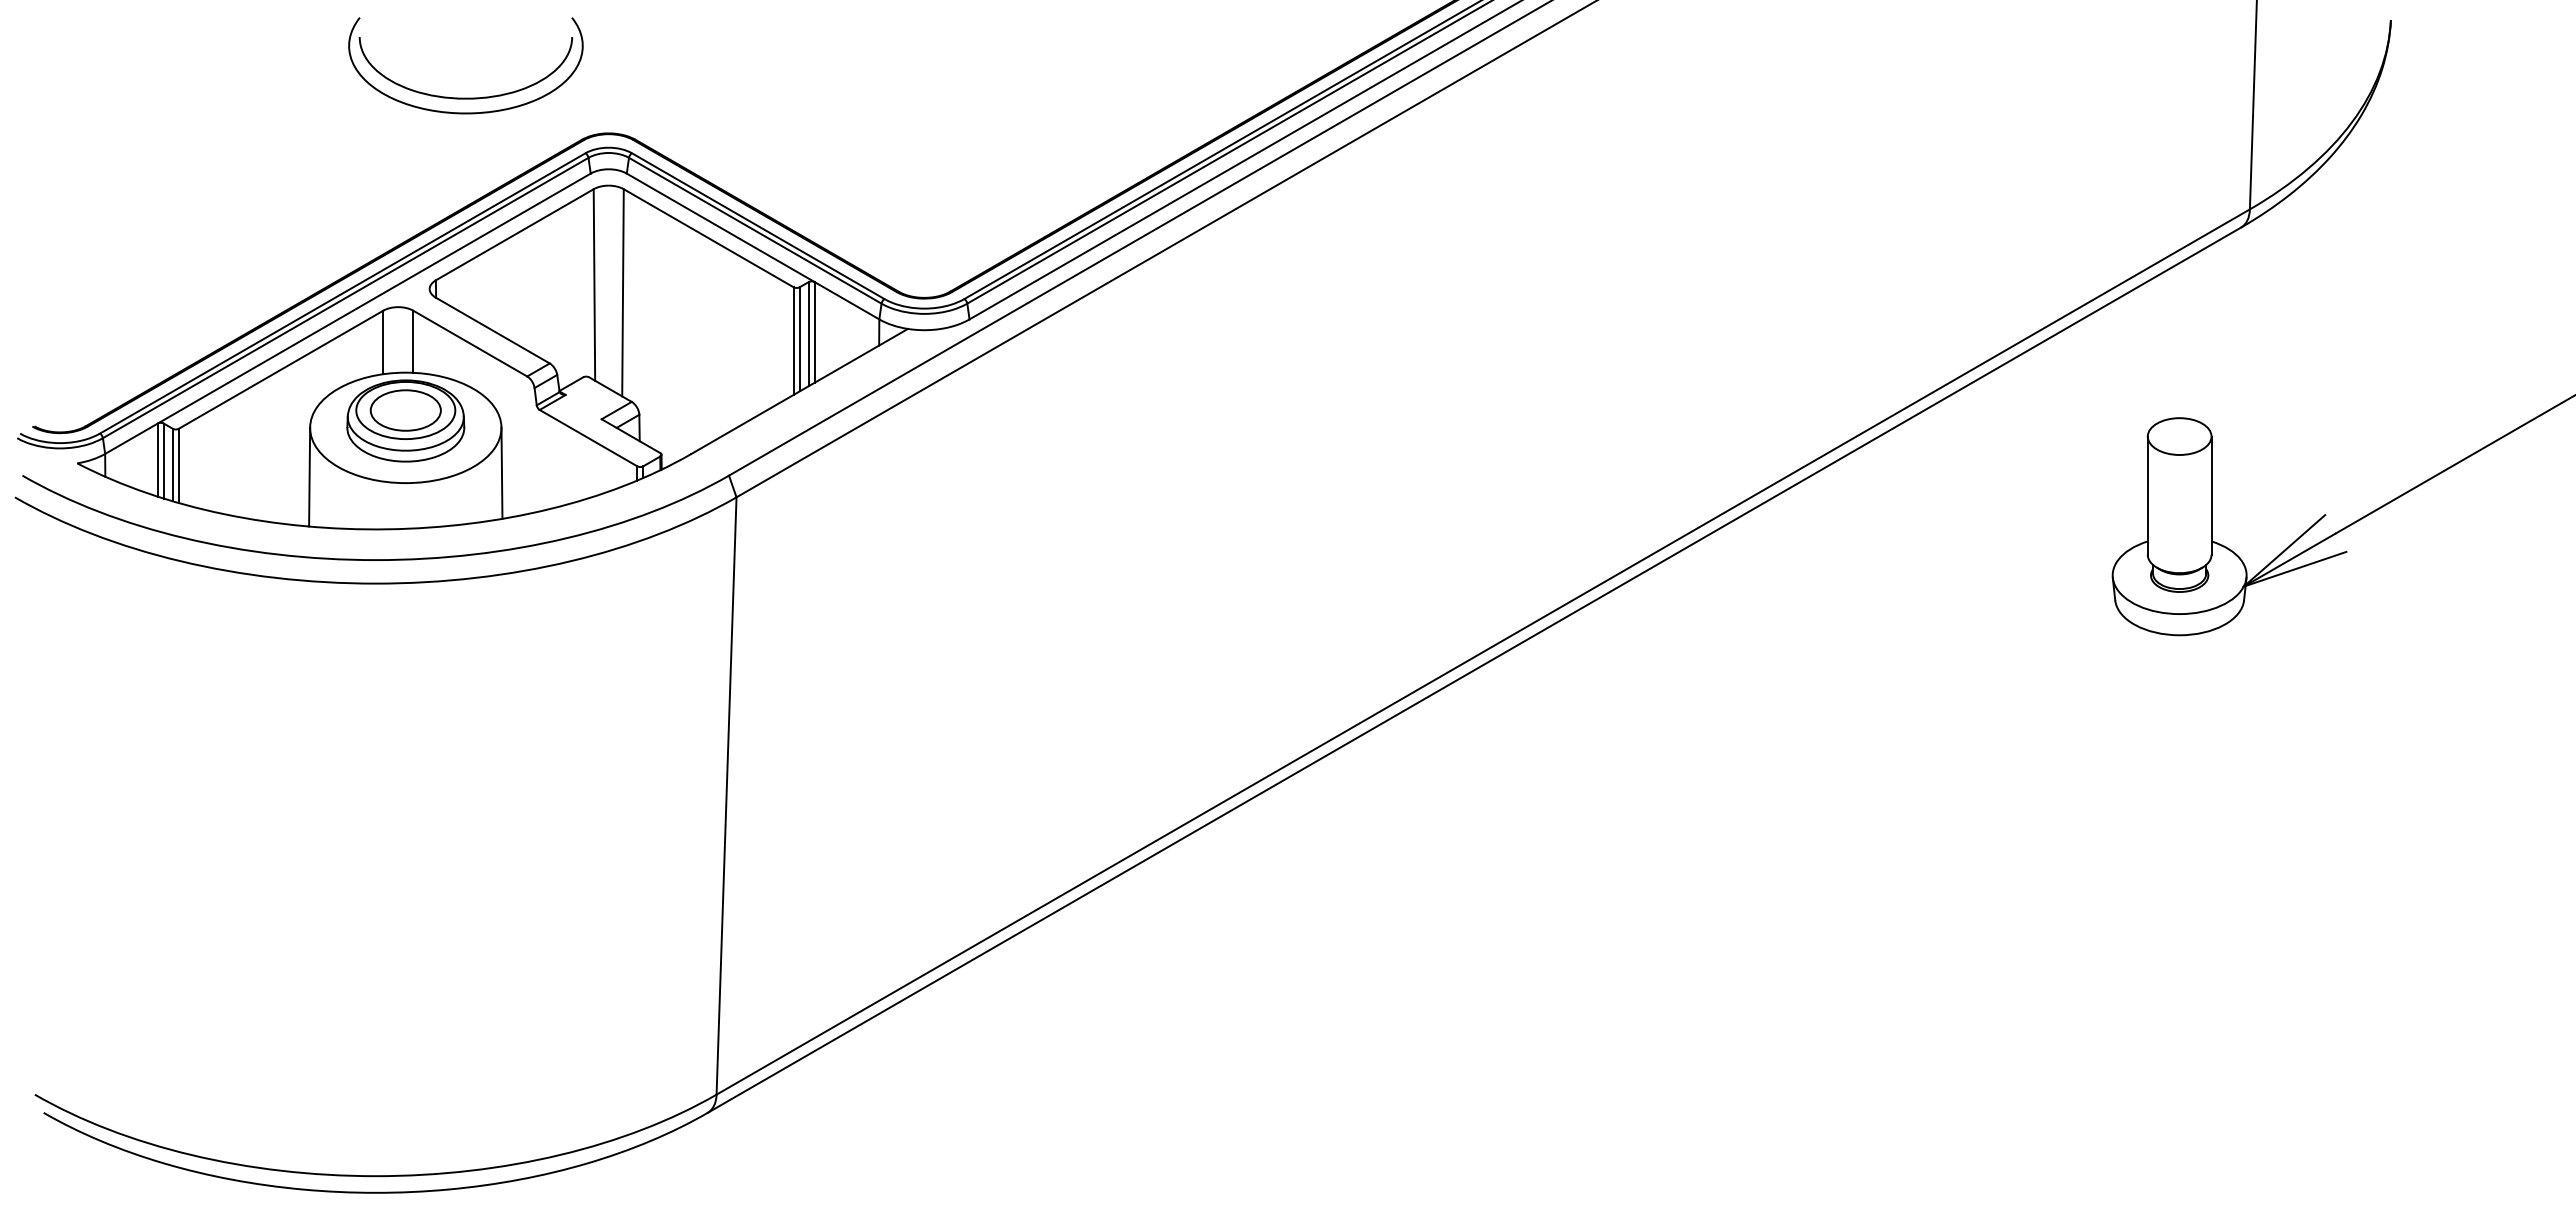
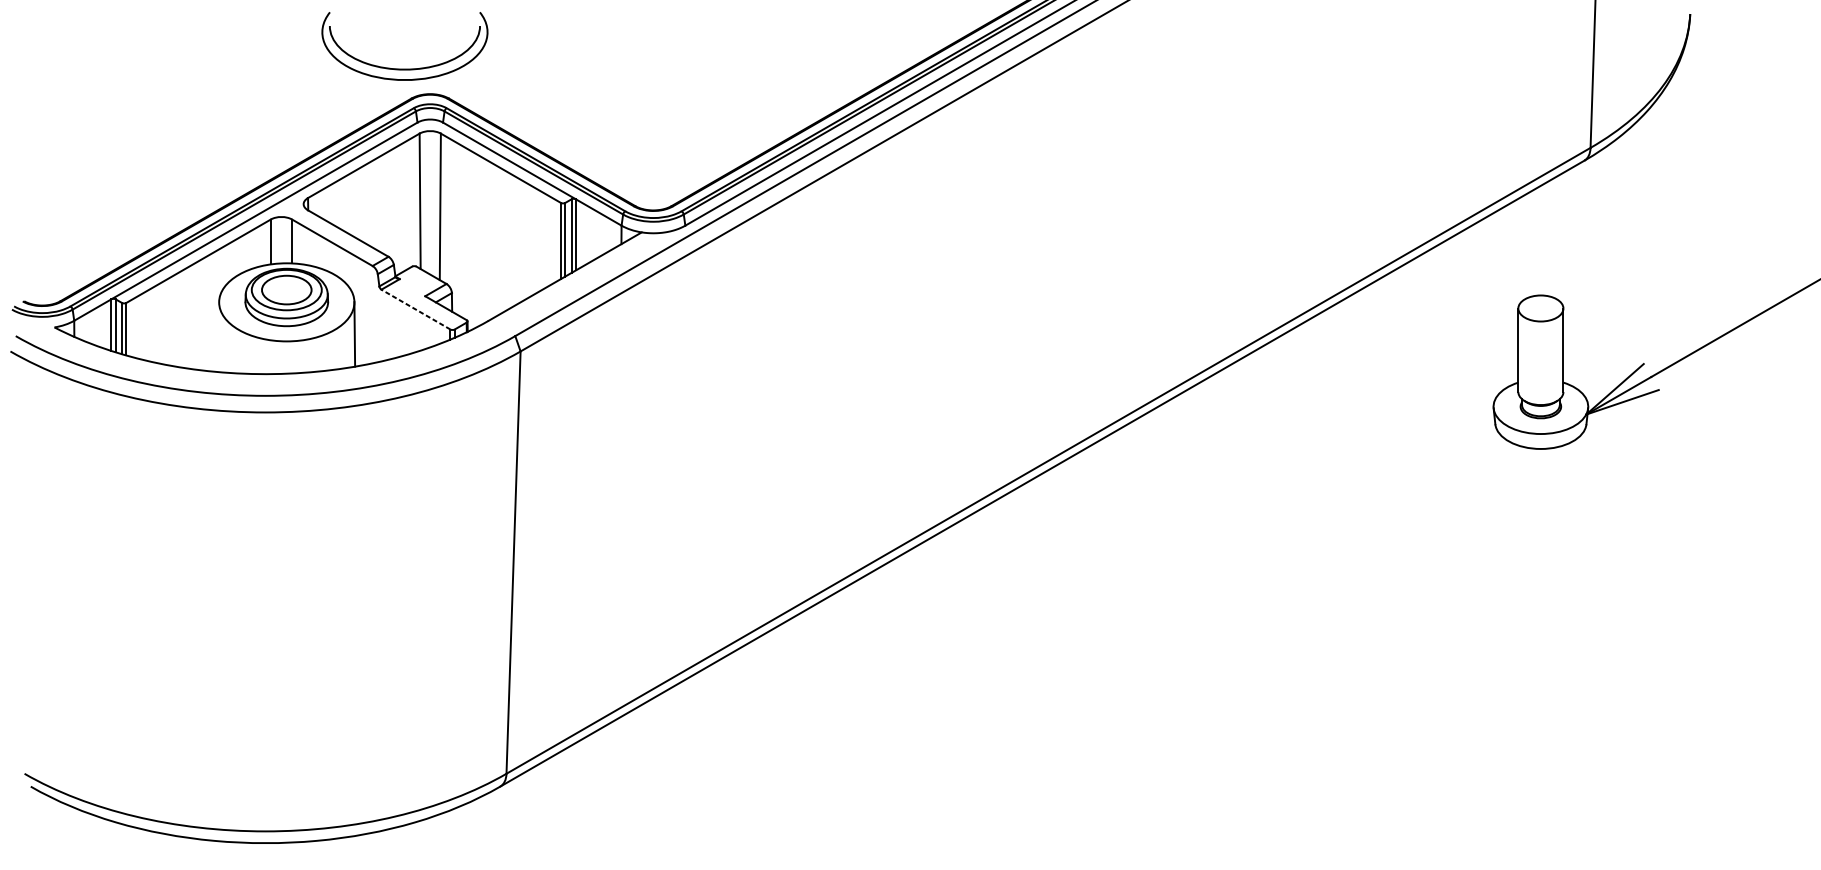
part: (465, 97) -> (404, 68), moved
line: (588, 437) -> (415, 309), solid -> dashed
line: (309, 476) -> (218, 336), removed

